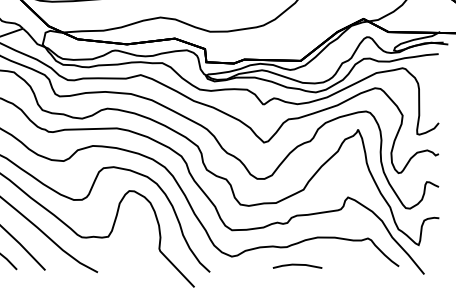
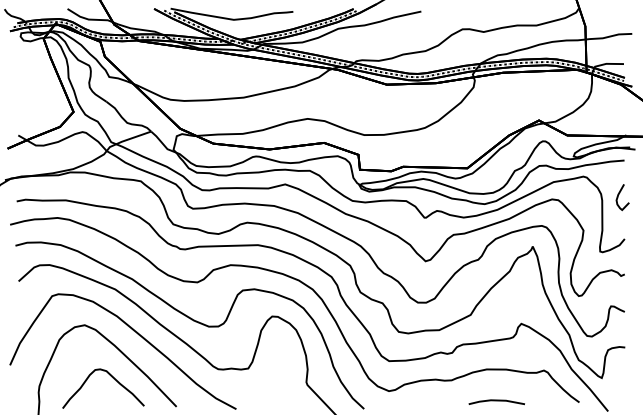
curve: (433, 86) -> (618, 197), added
line: (297, 265) -> (496, 401), moved

